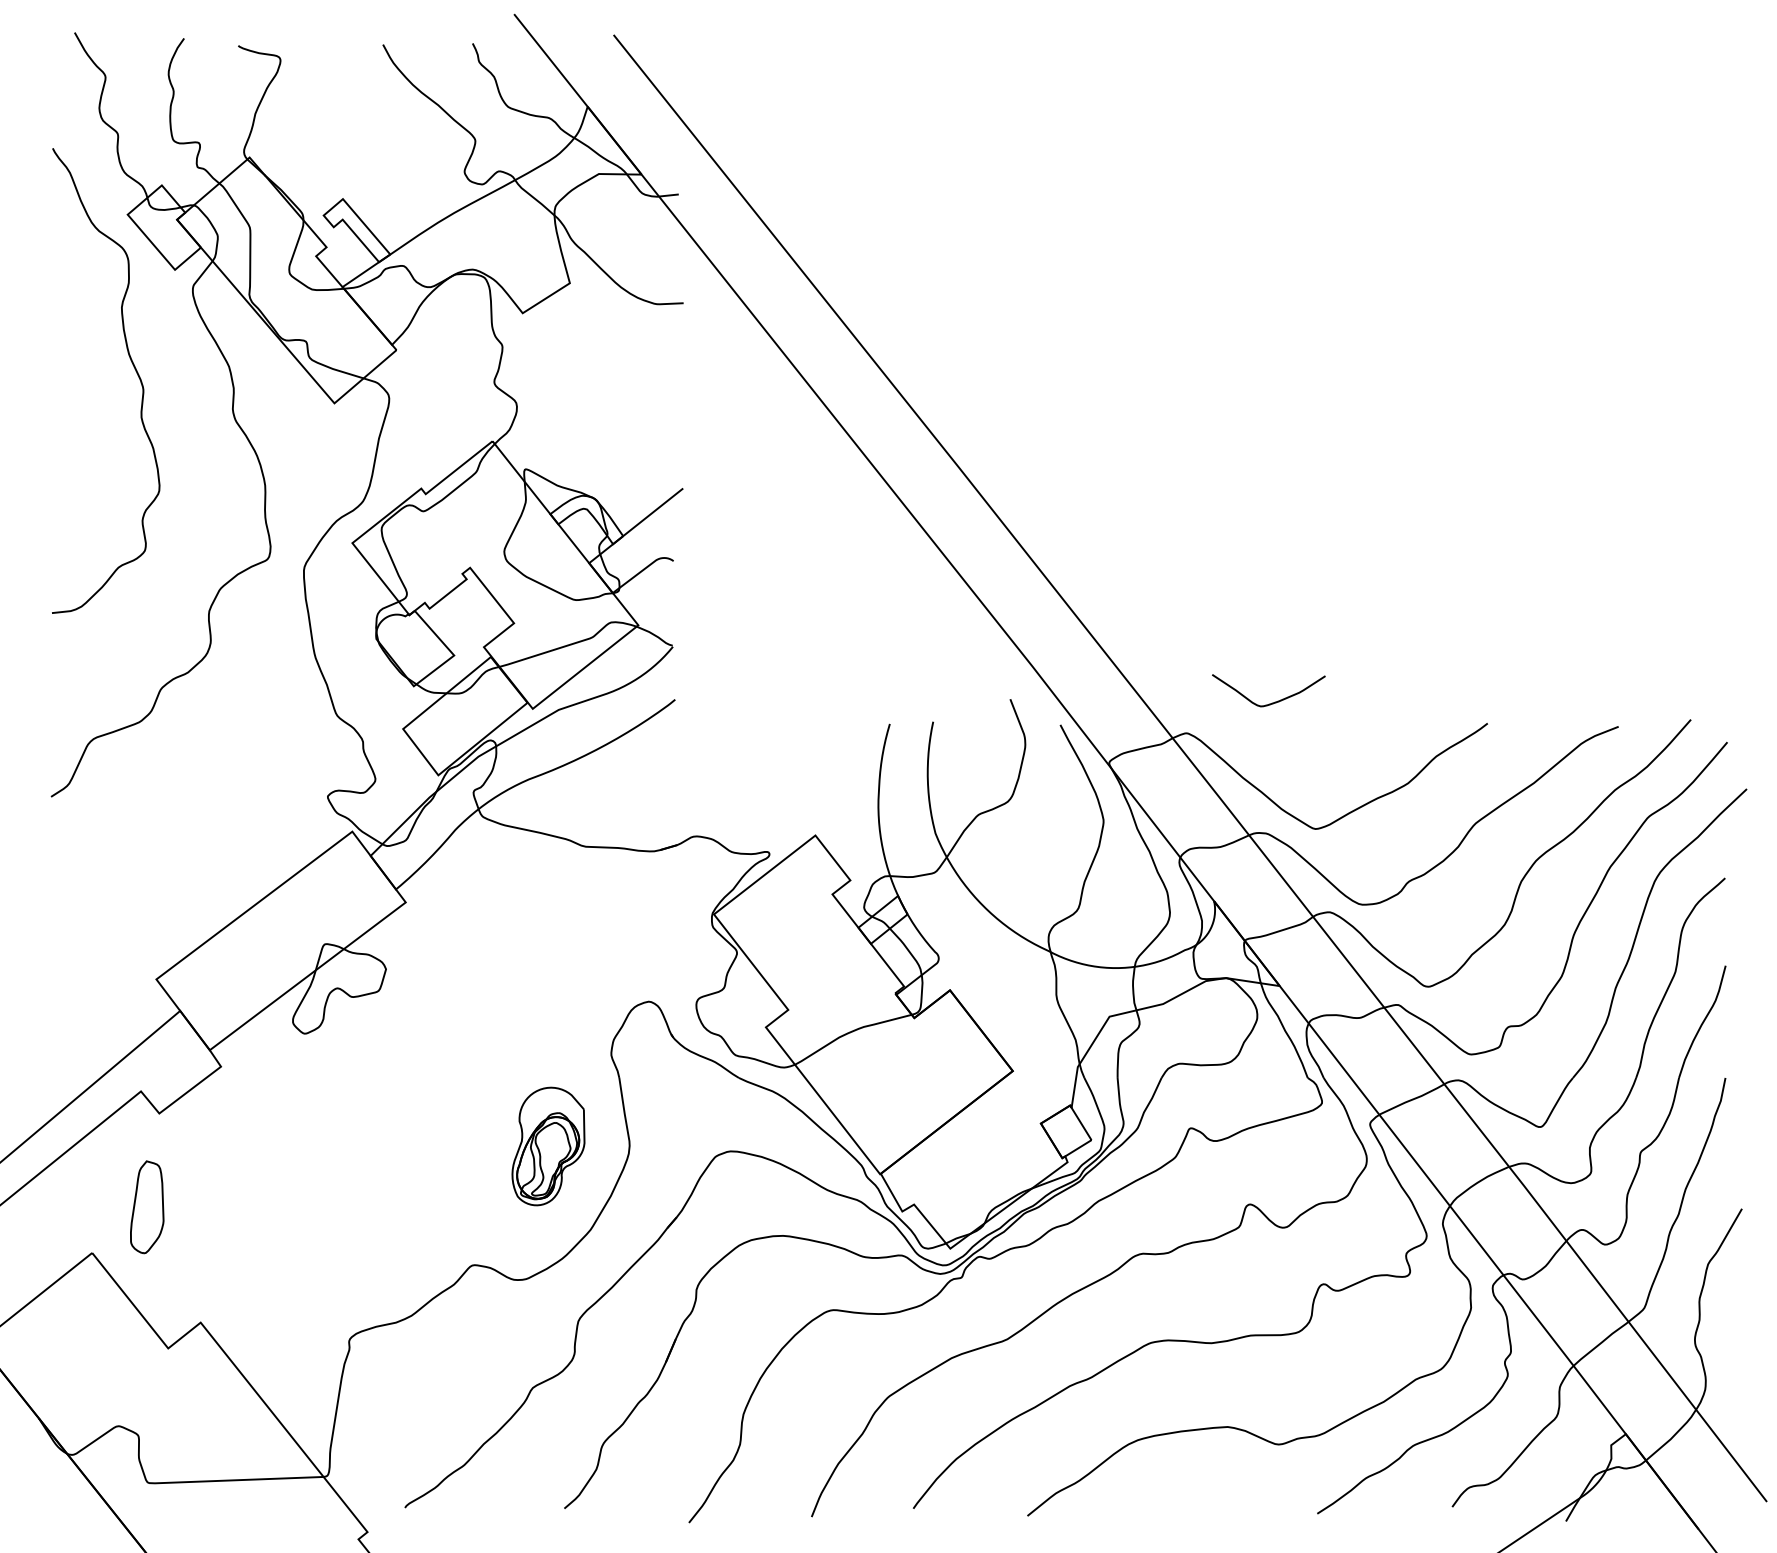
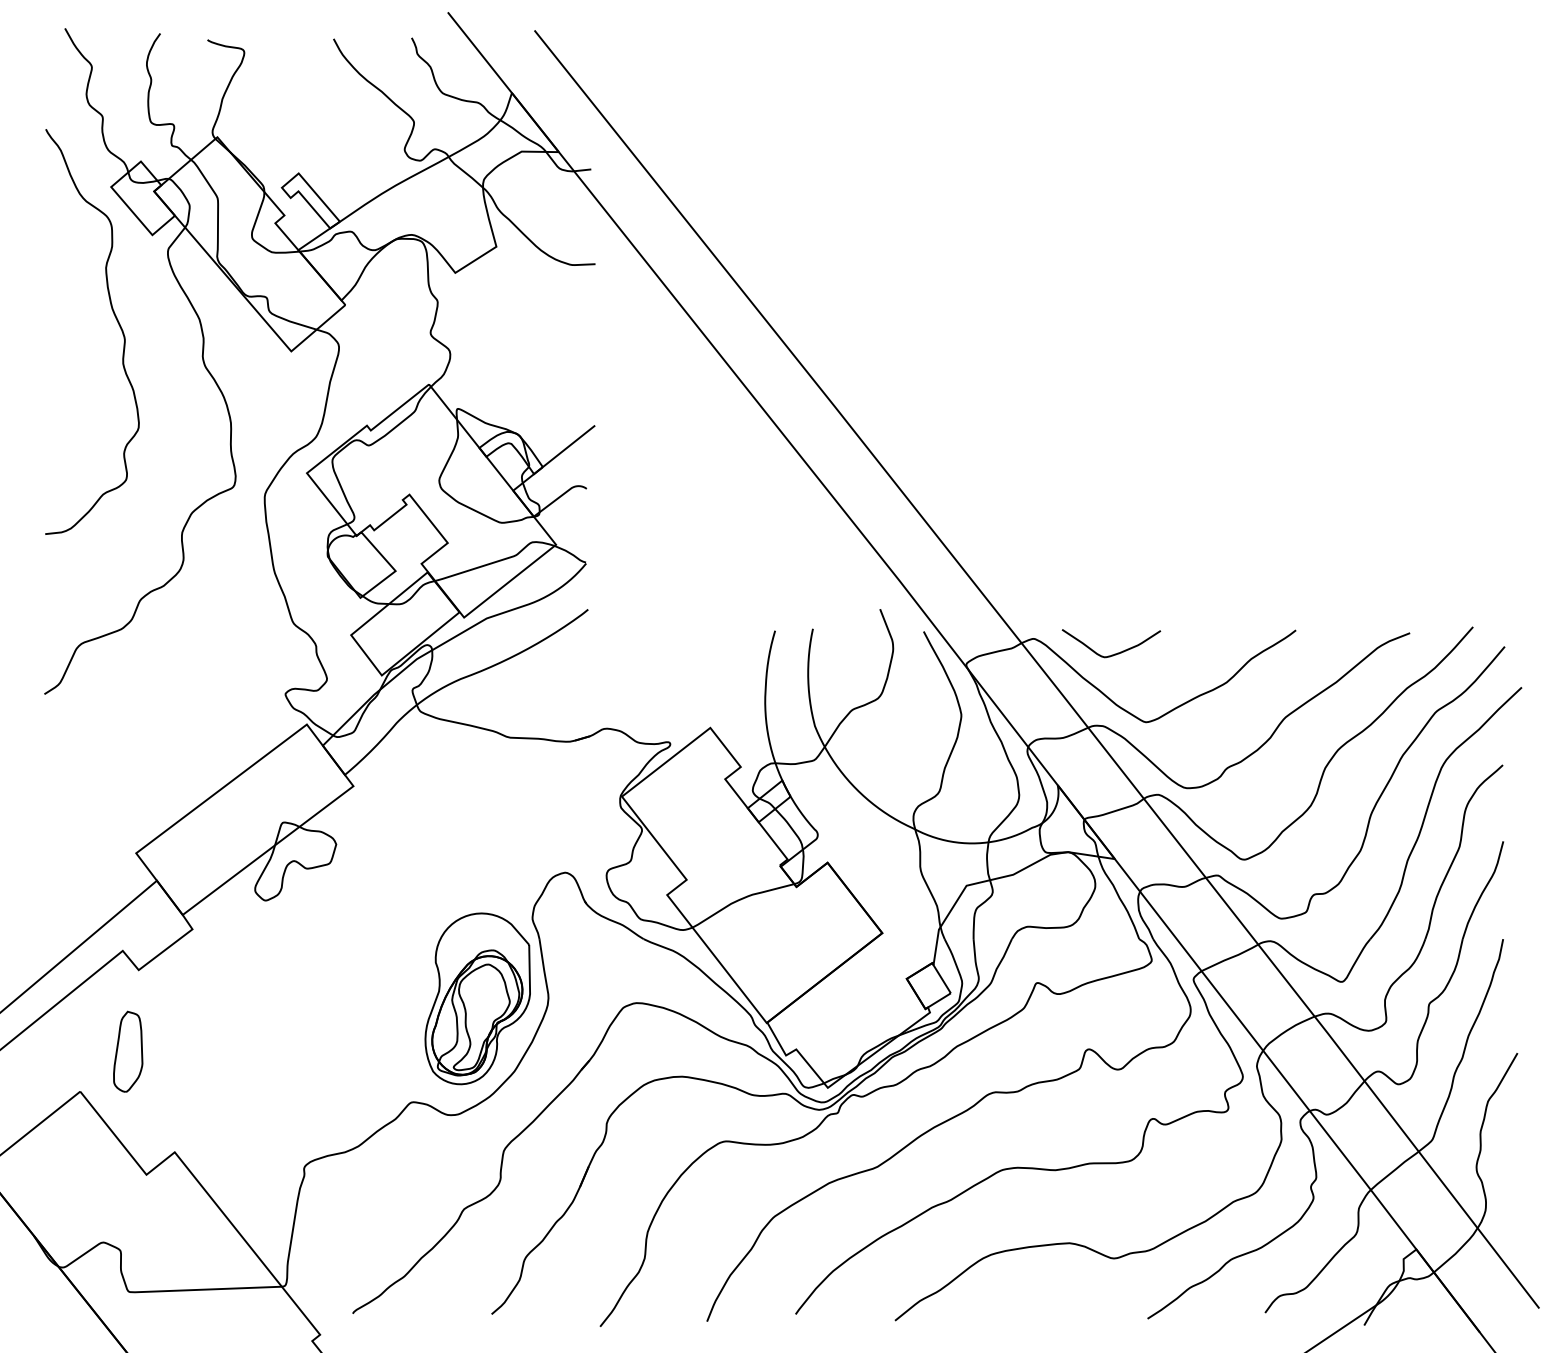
curve: (1272, 702) -> (1114, 653), moved
part: (548, 1146) -> (477, 998), size x1.67

